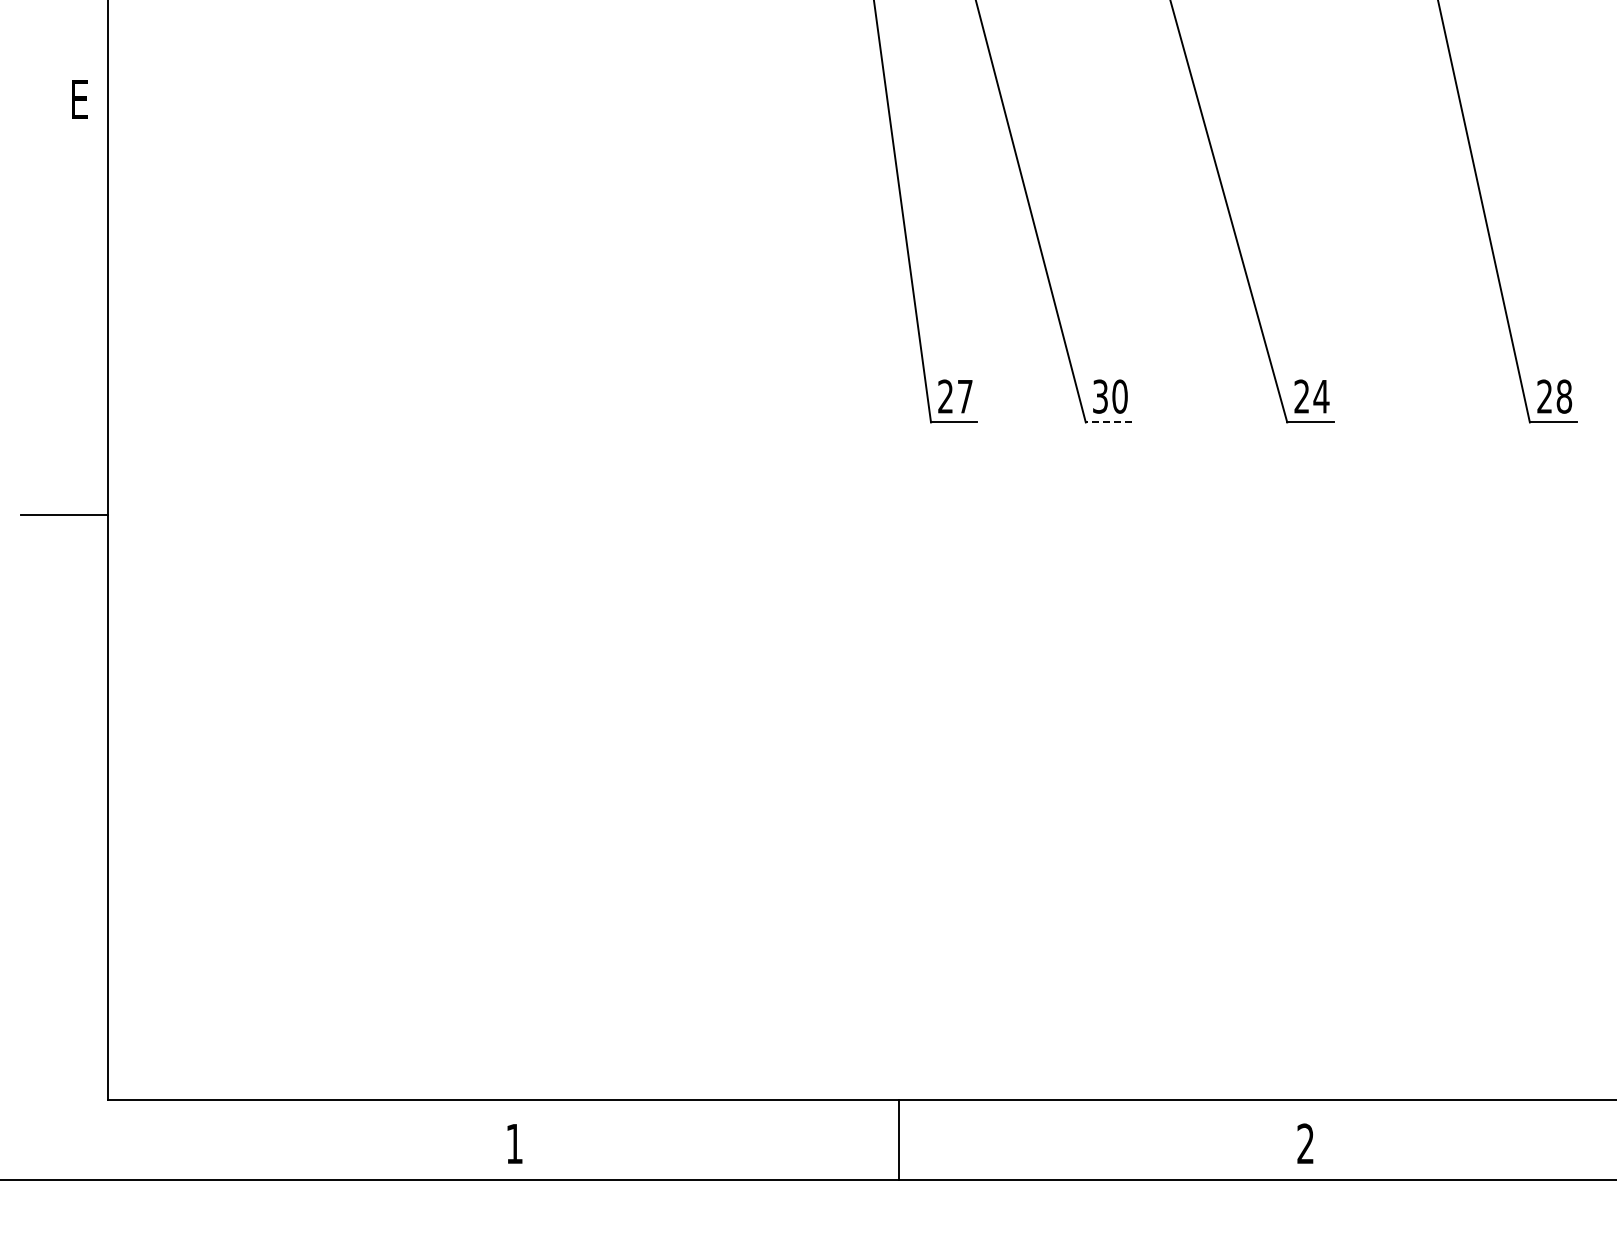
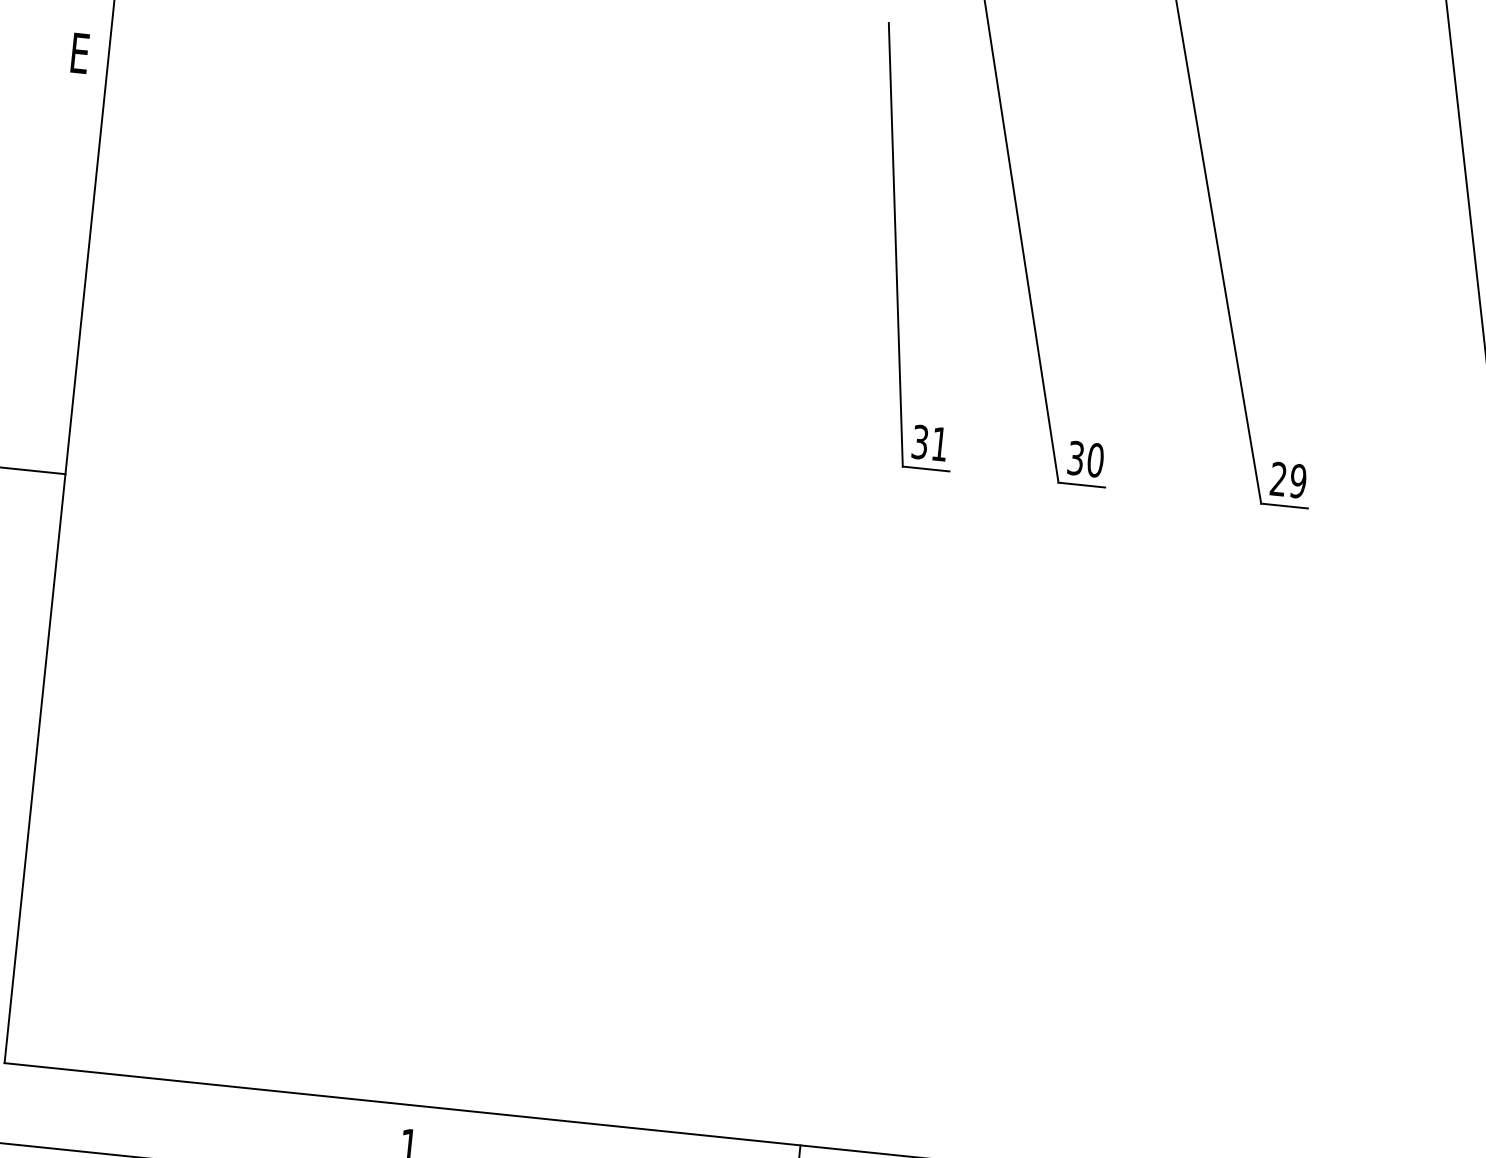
text: (955, 396) -> (930, 443), 27 -> 31
text: (1321, 396) -> (1298, 481), 24 -> 29
line: (1108, 422) -> (1081, 485), dashed -> solid

